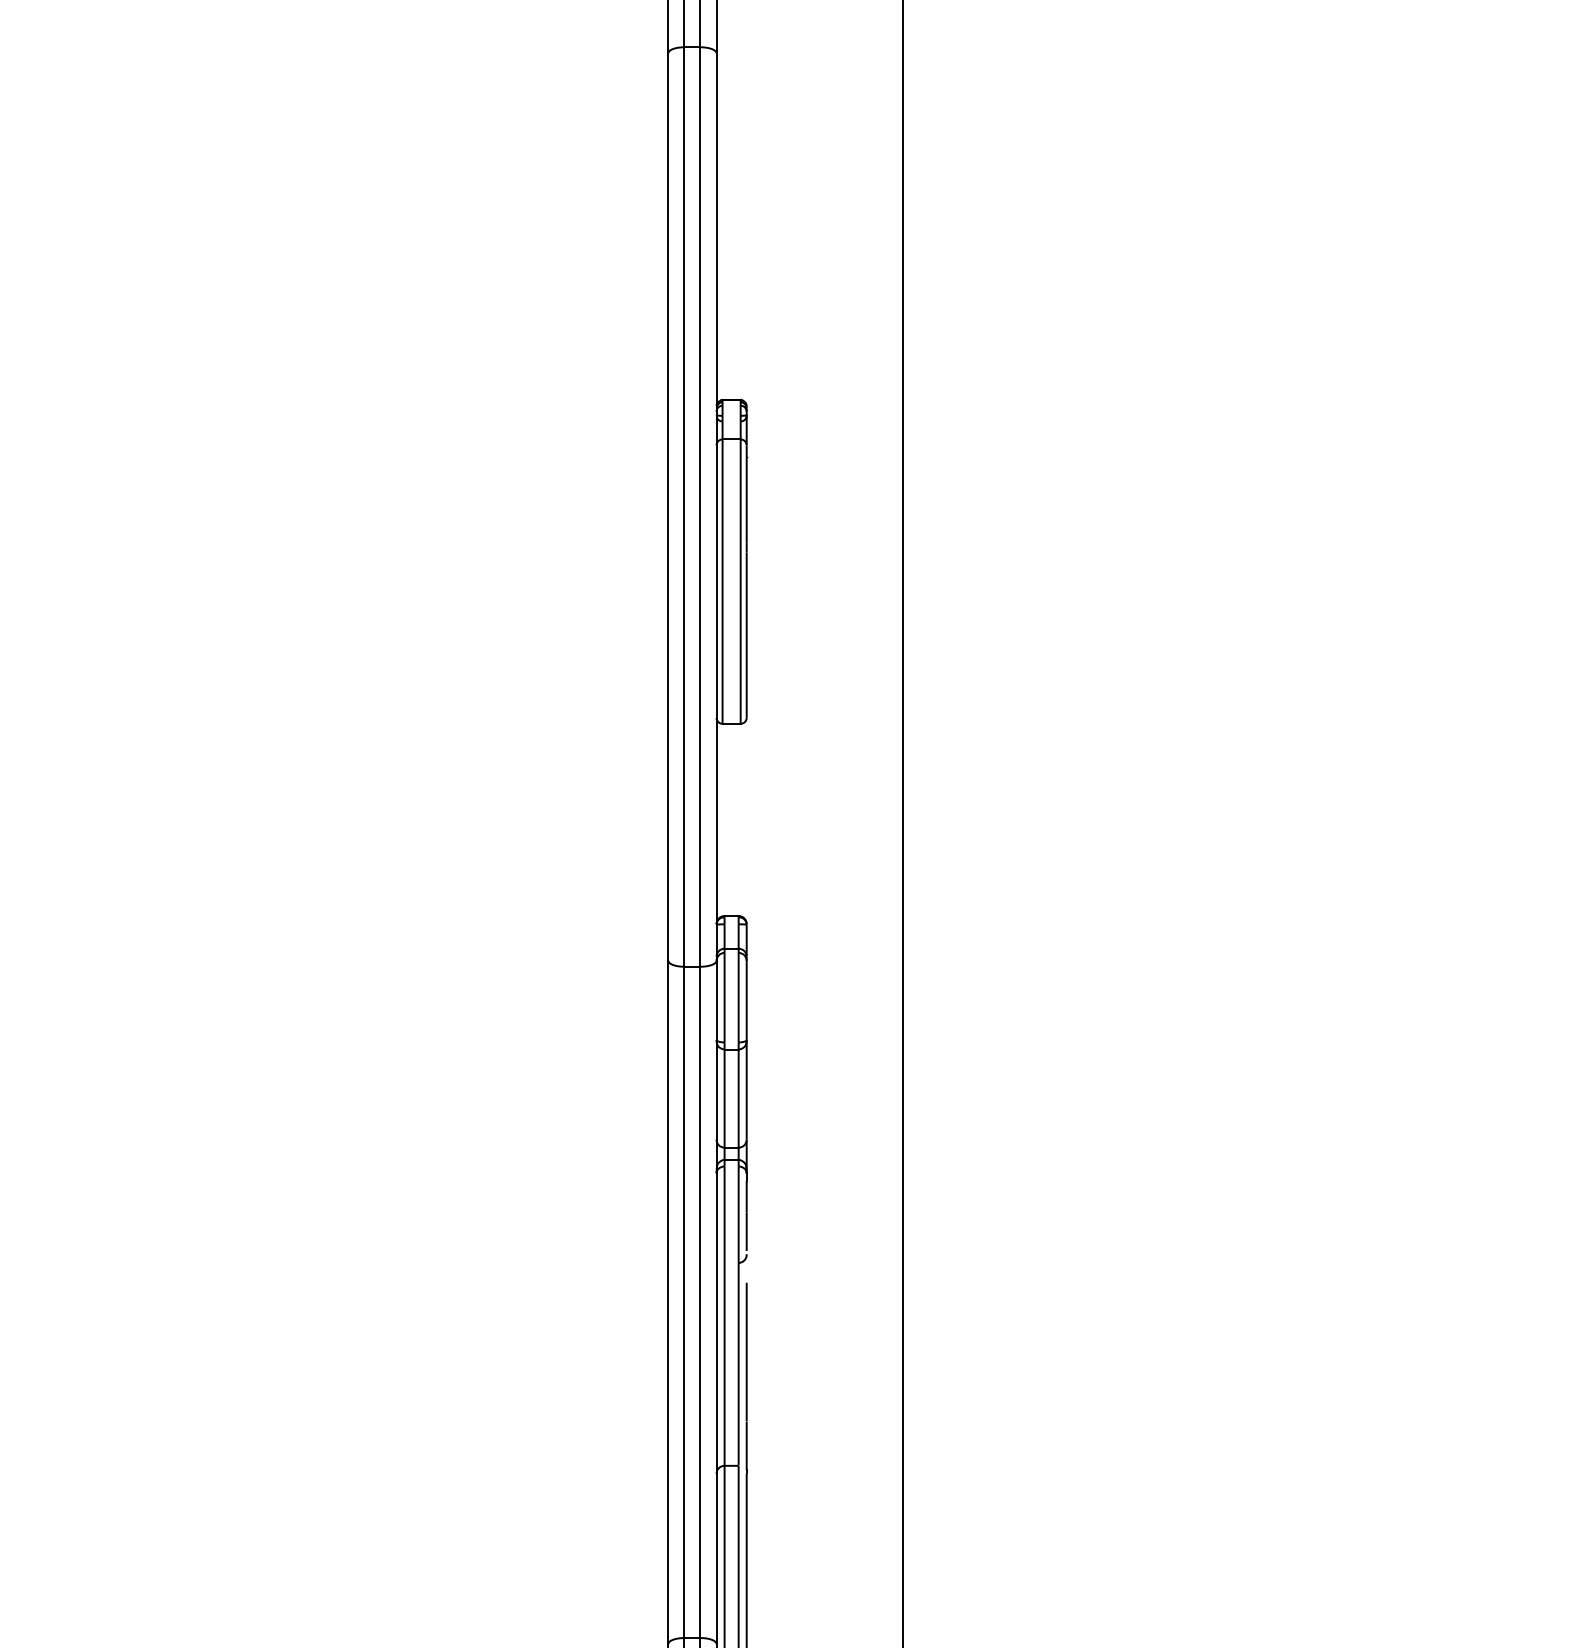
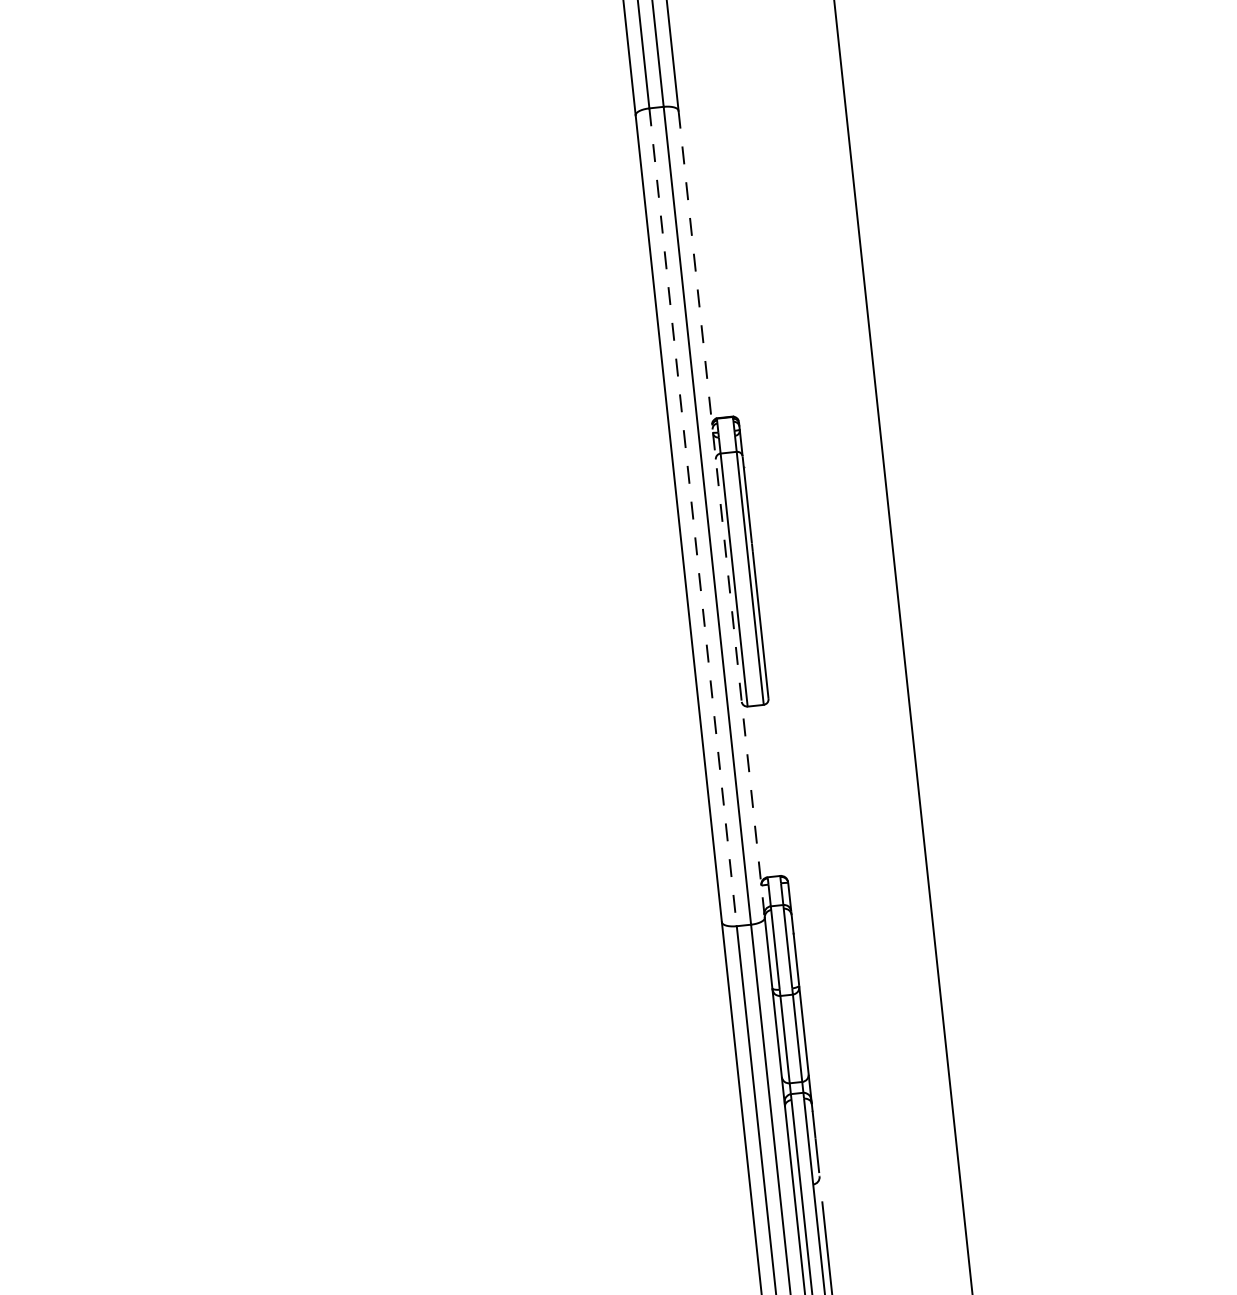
line: (684, 507) -> (693, 517), solid -> dashed
line: (716, 507) -> (721, 514), solid -> dashed

